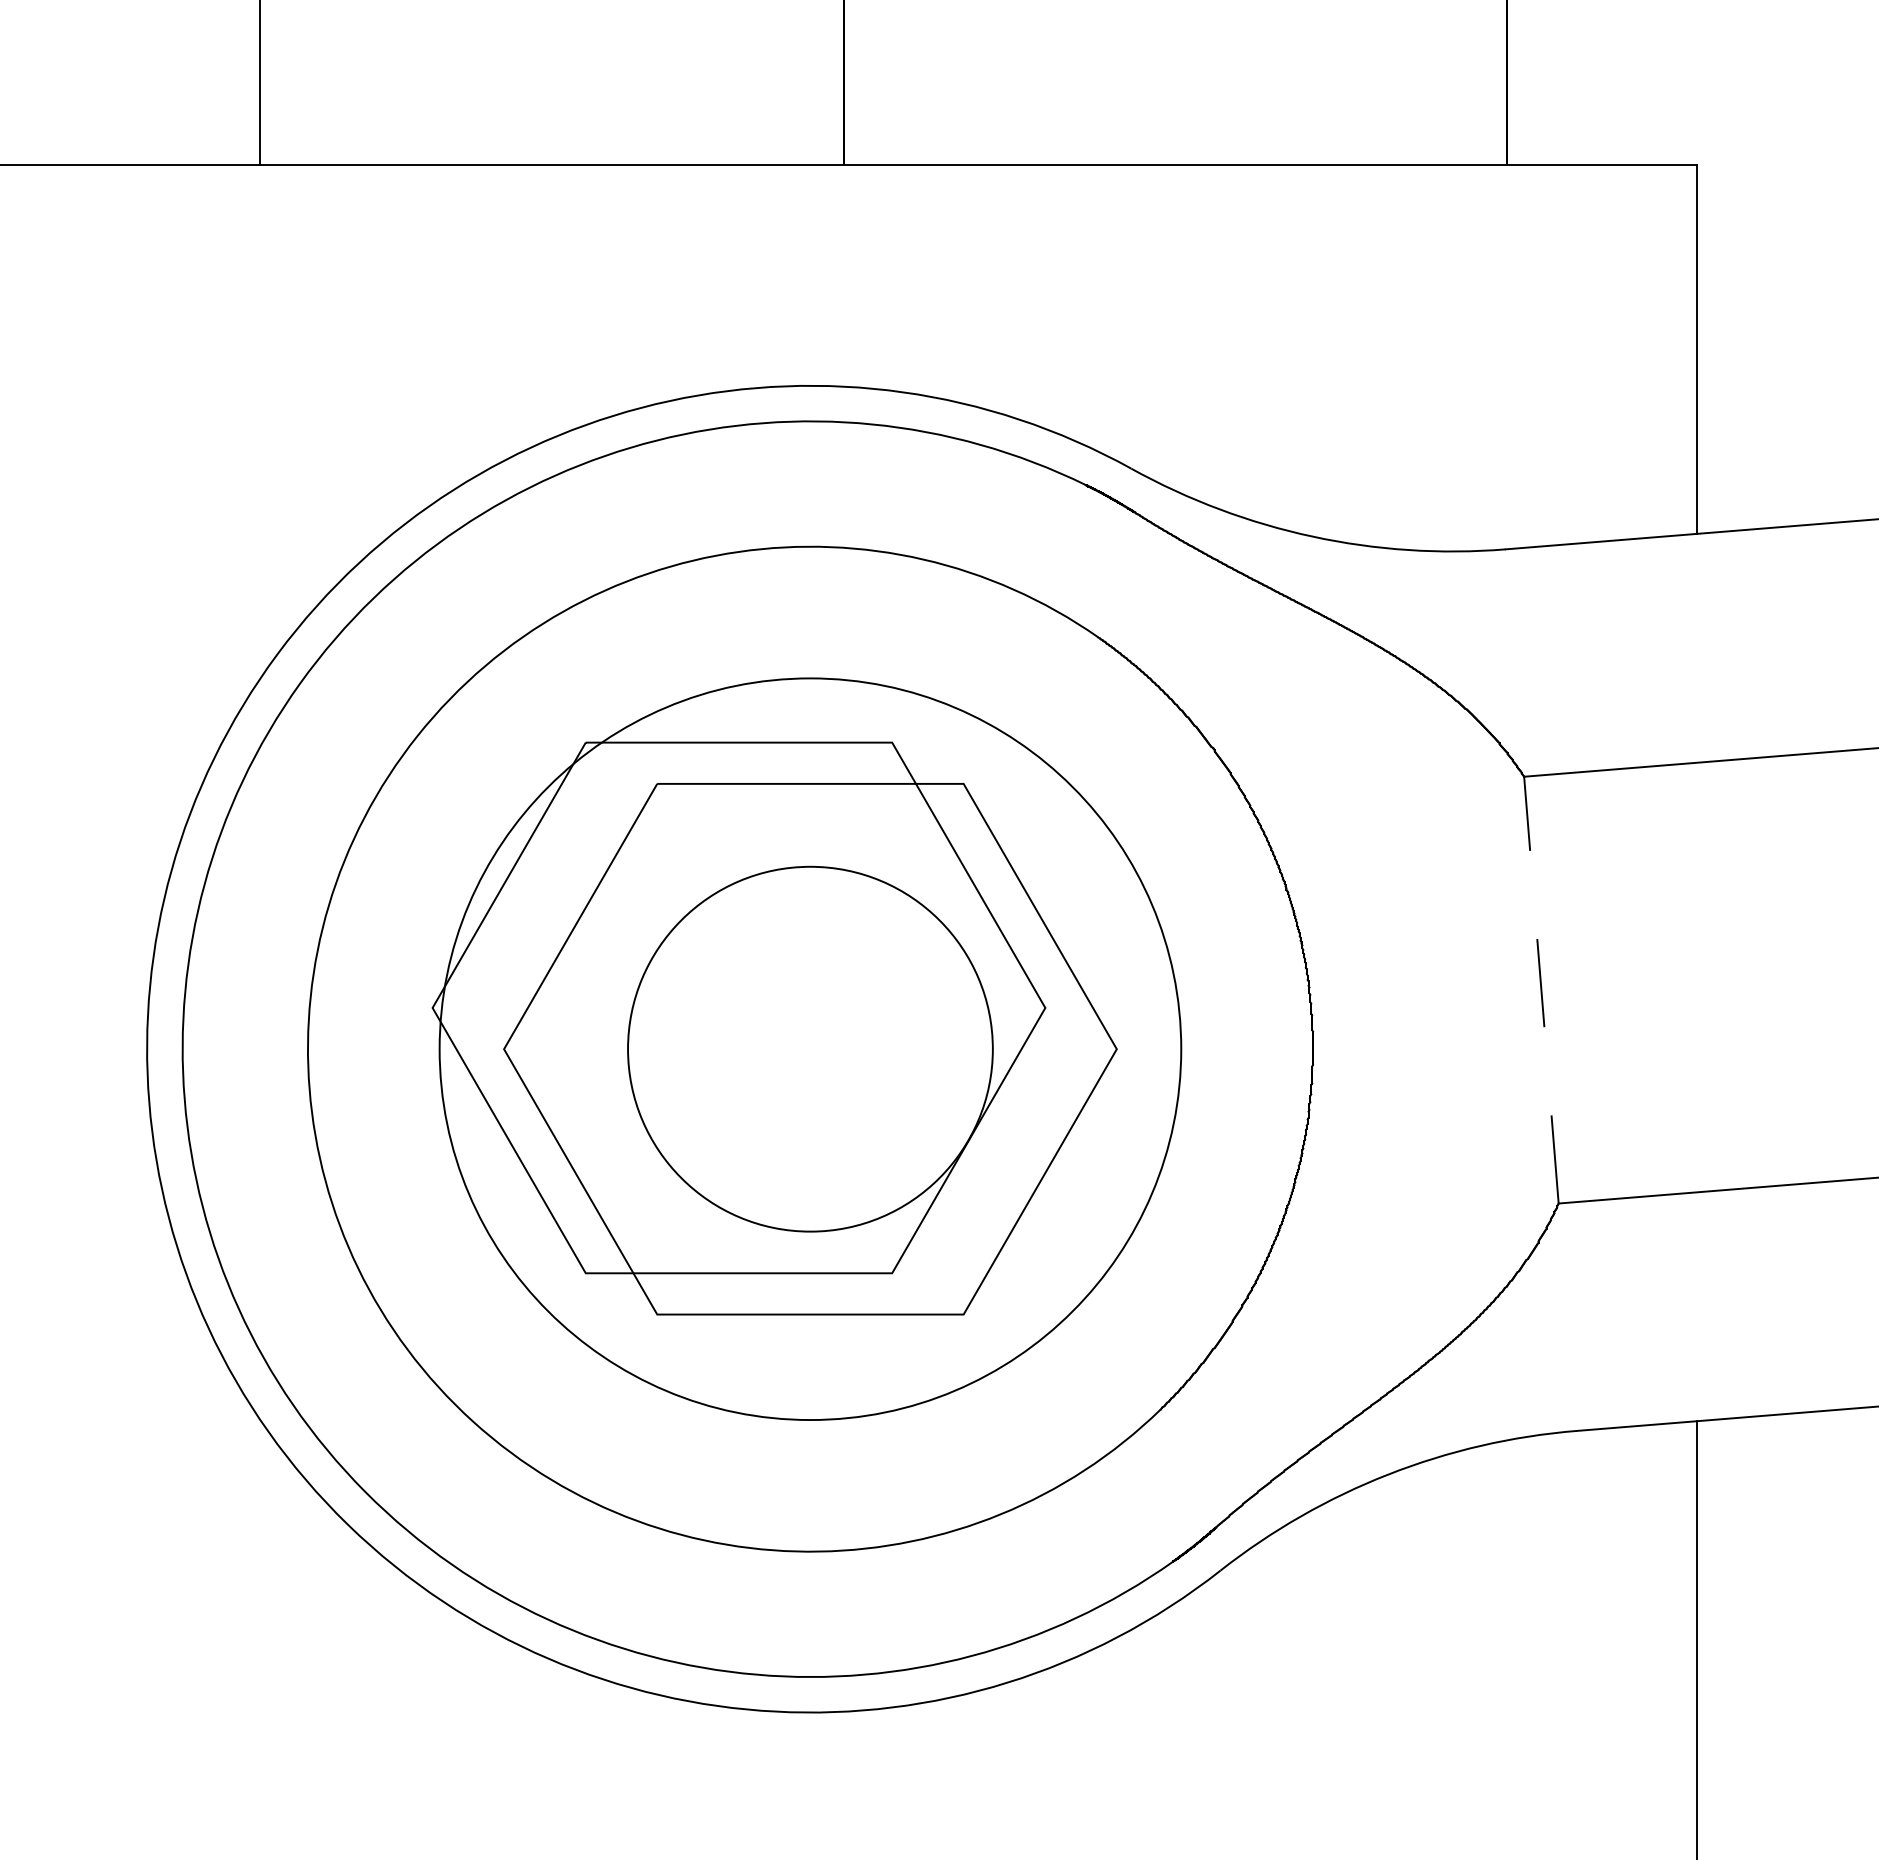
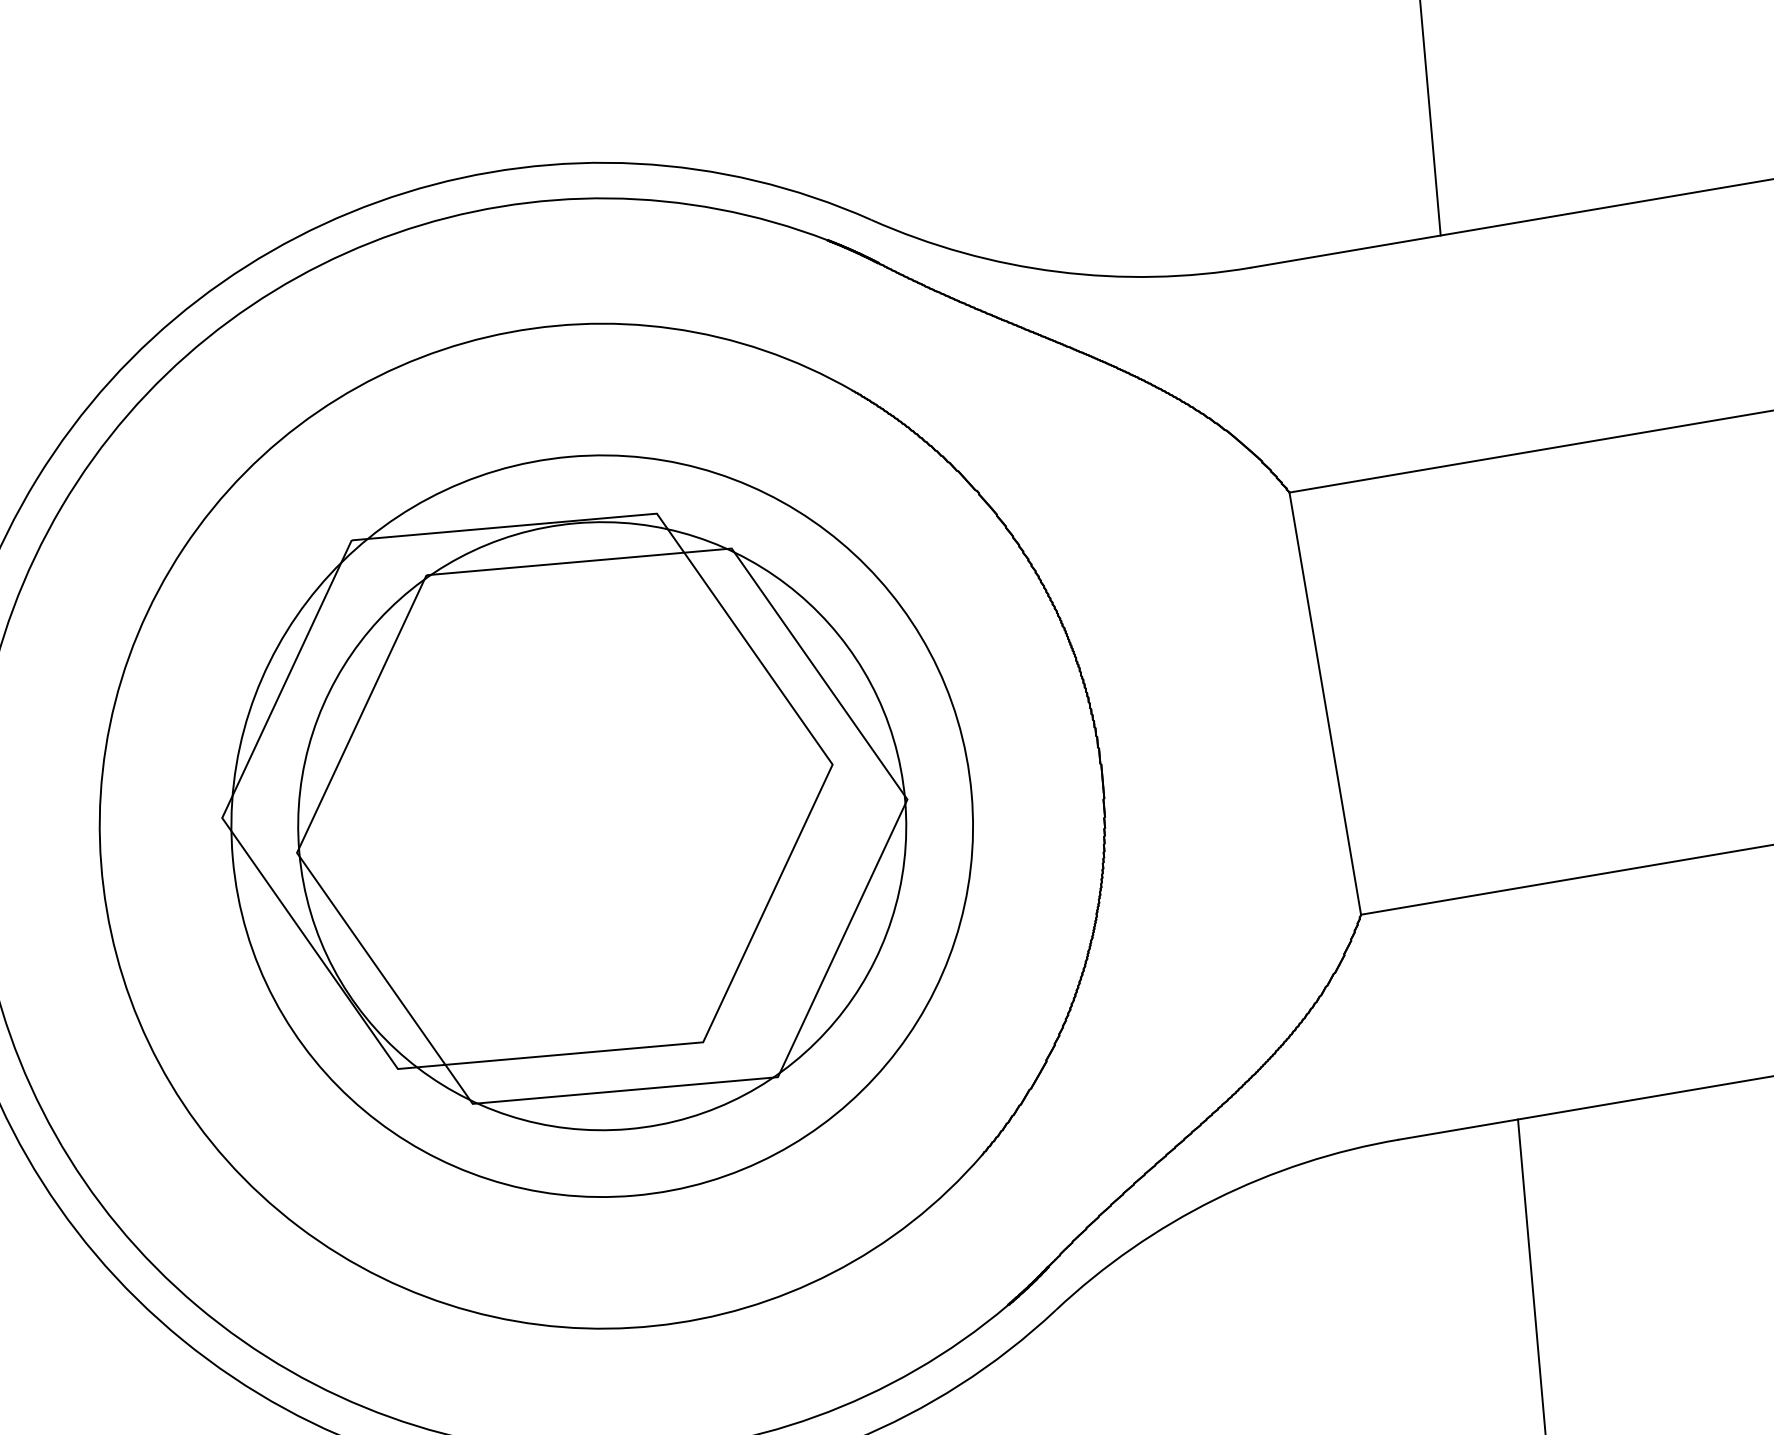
line: (1541, 989) -> (1325, 703), dashed -> solid
circle: (810, 1049) -> (602, 826), size x1.67

